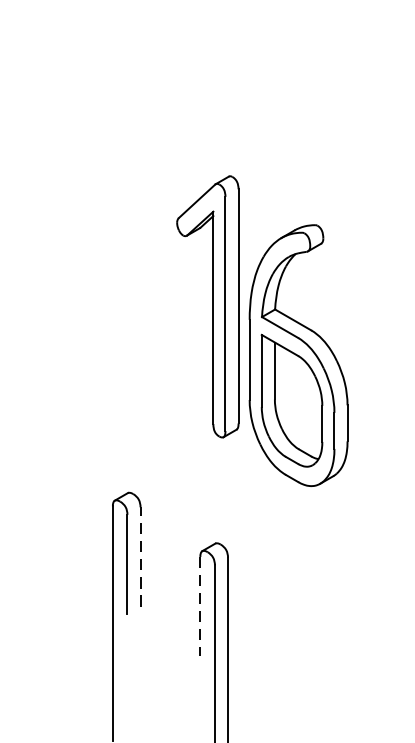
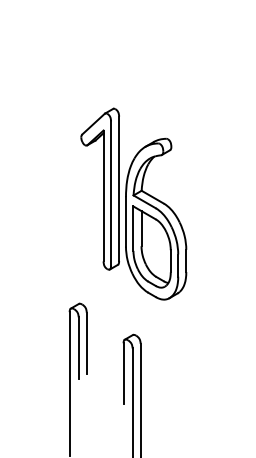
part: (261, 330) -> (133, 203), moved
line: (140, 557) -> (86, 343), dashed -> solid
line: (200, 605) -> (123, 373), dashed -> solid

